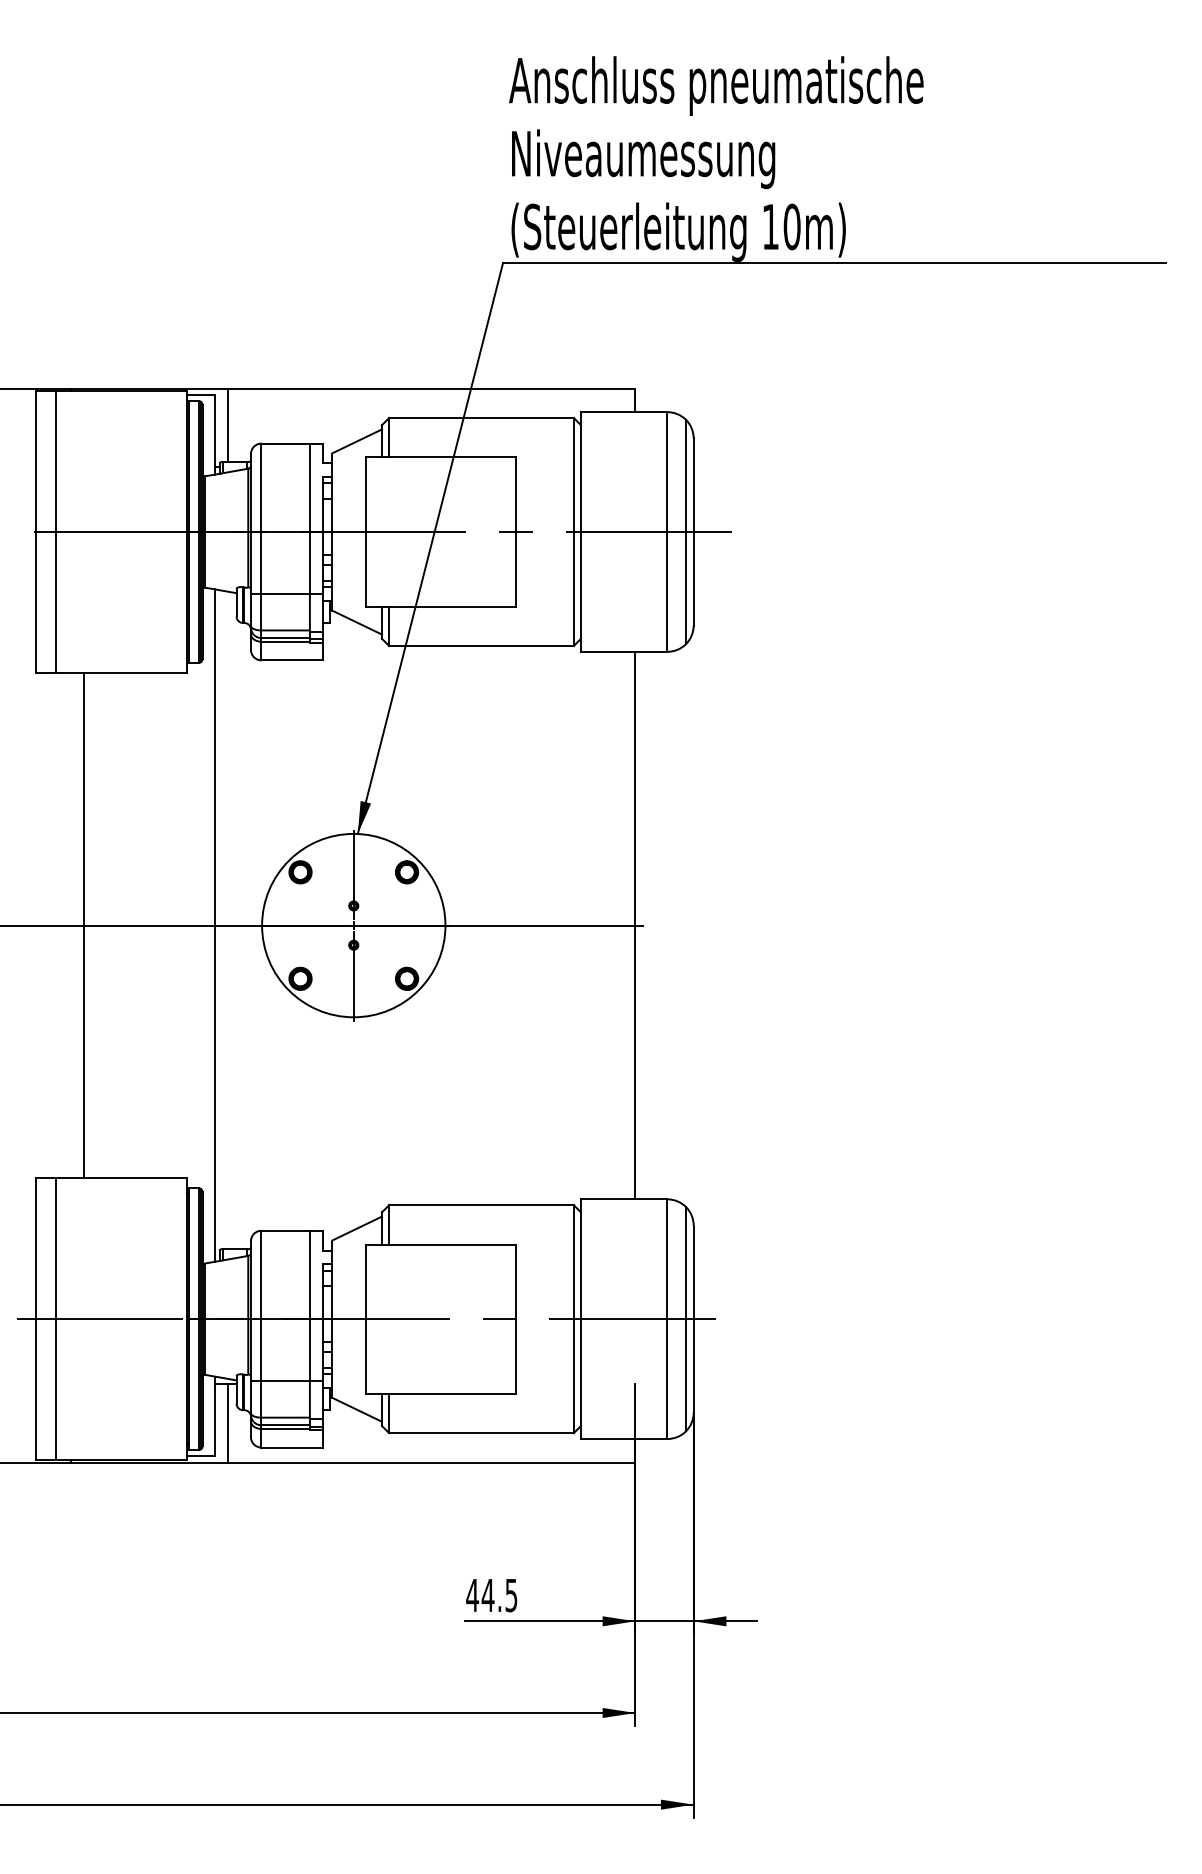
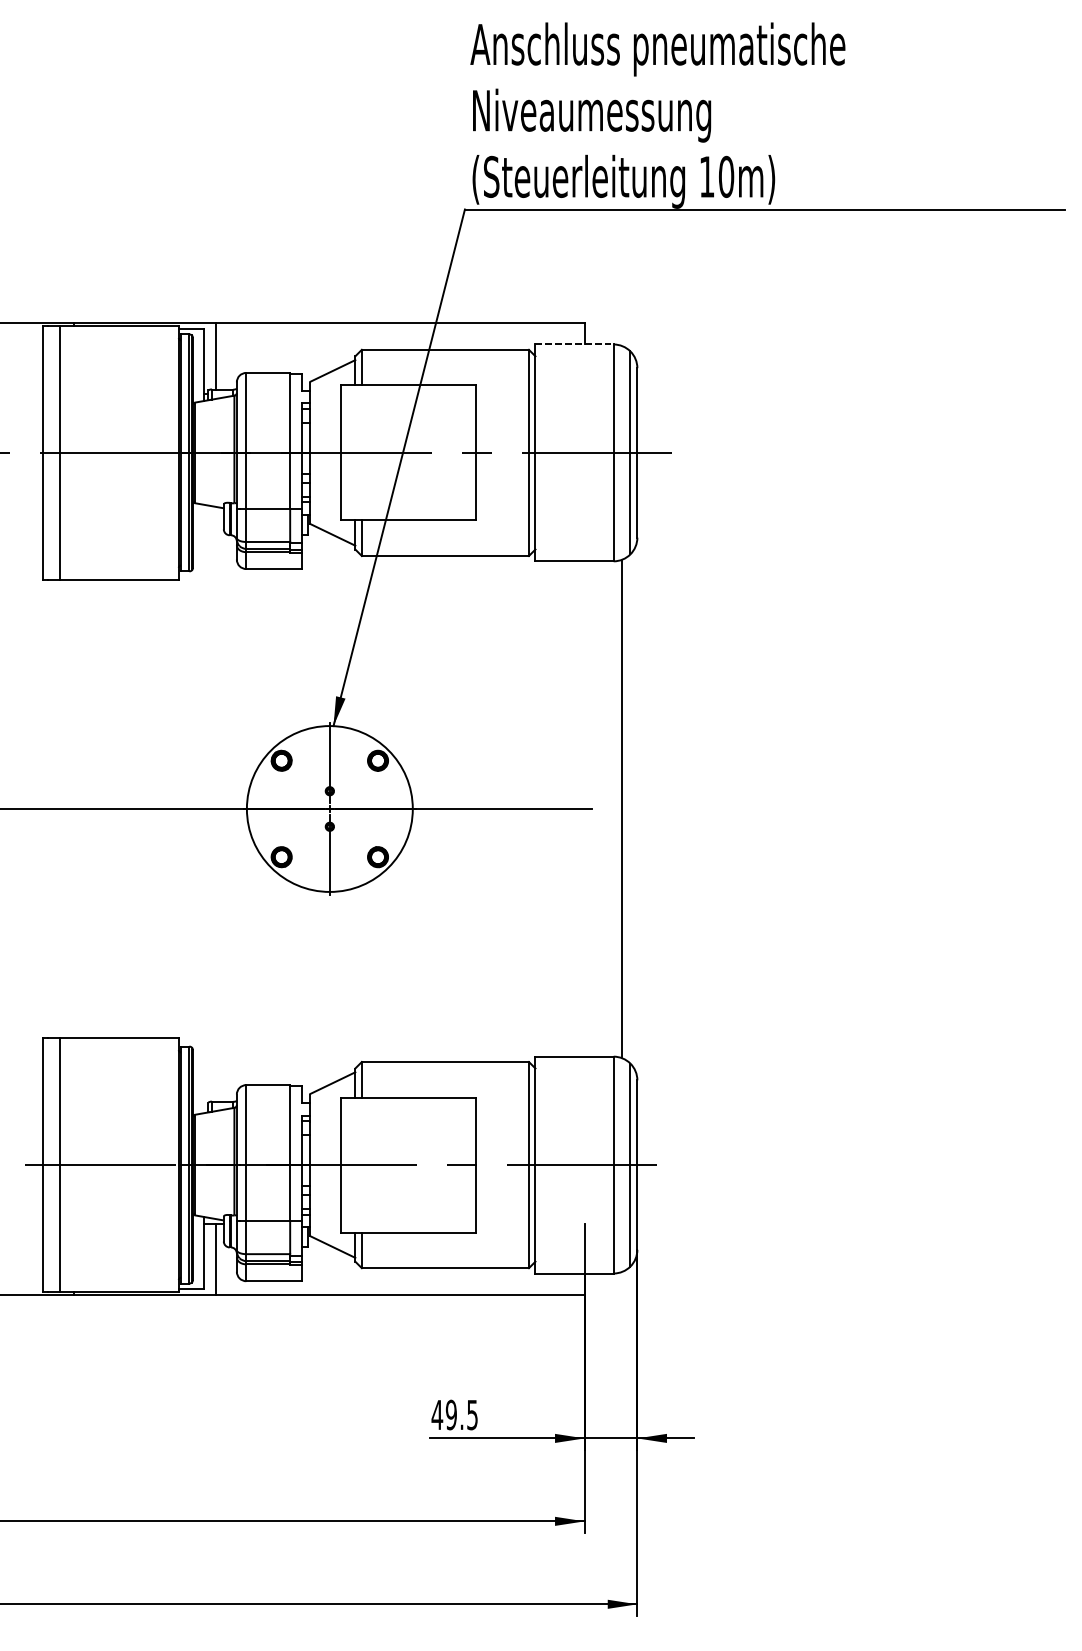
line: (624, 412) -> (574, 344), solid -> dashed
line: (83, 925) -> (85, 808), removed
line: (214, 925) -> (203, 808), removed
line: (635, 925) -> (621, 808), moved
text: (487, 1595) -> (450, 1415), 44.5 -> 49.5

